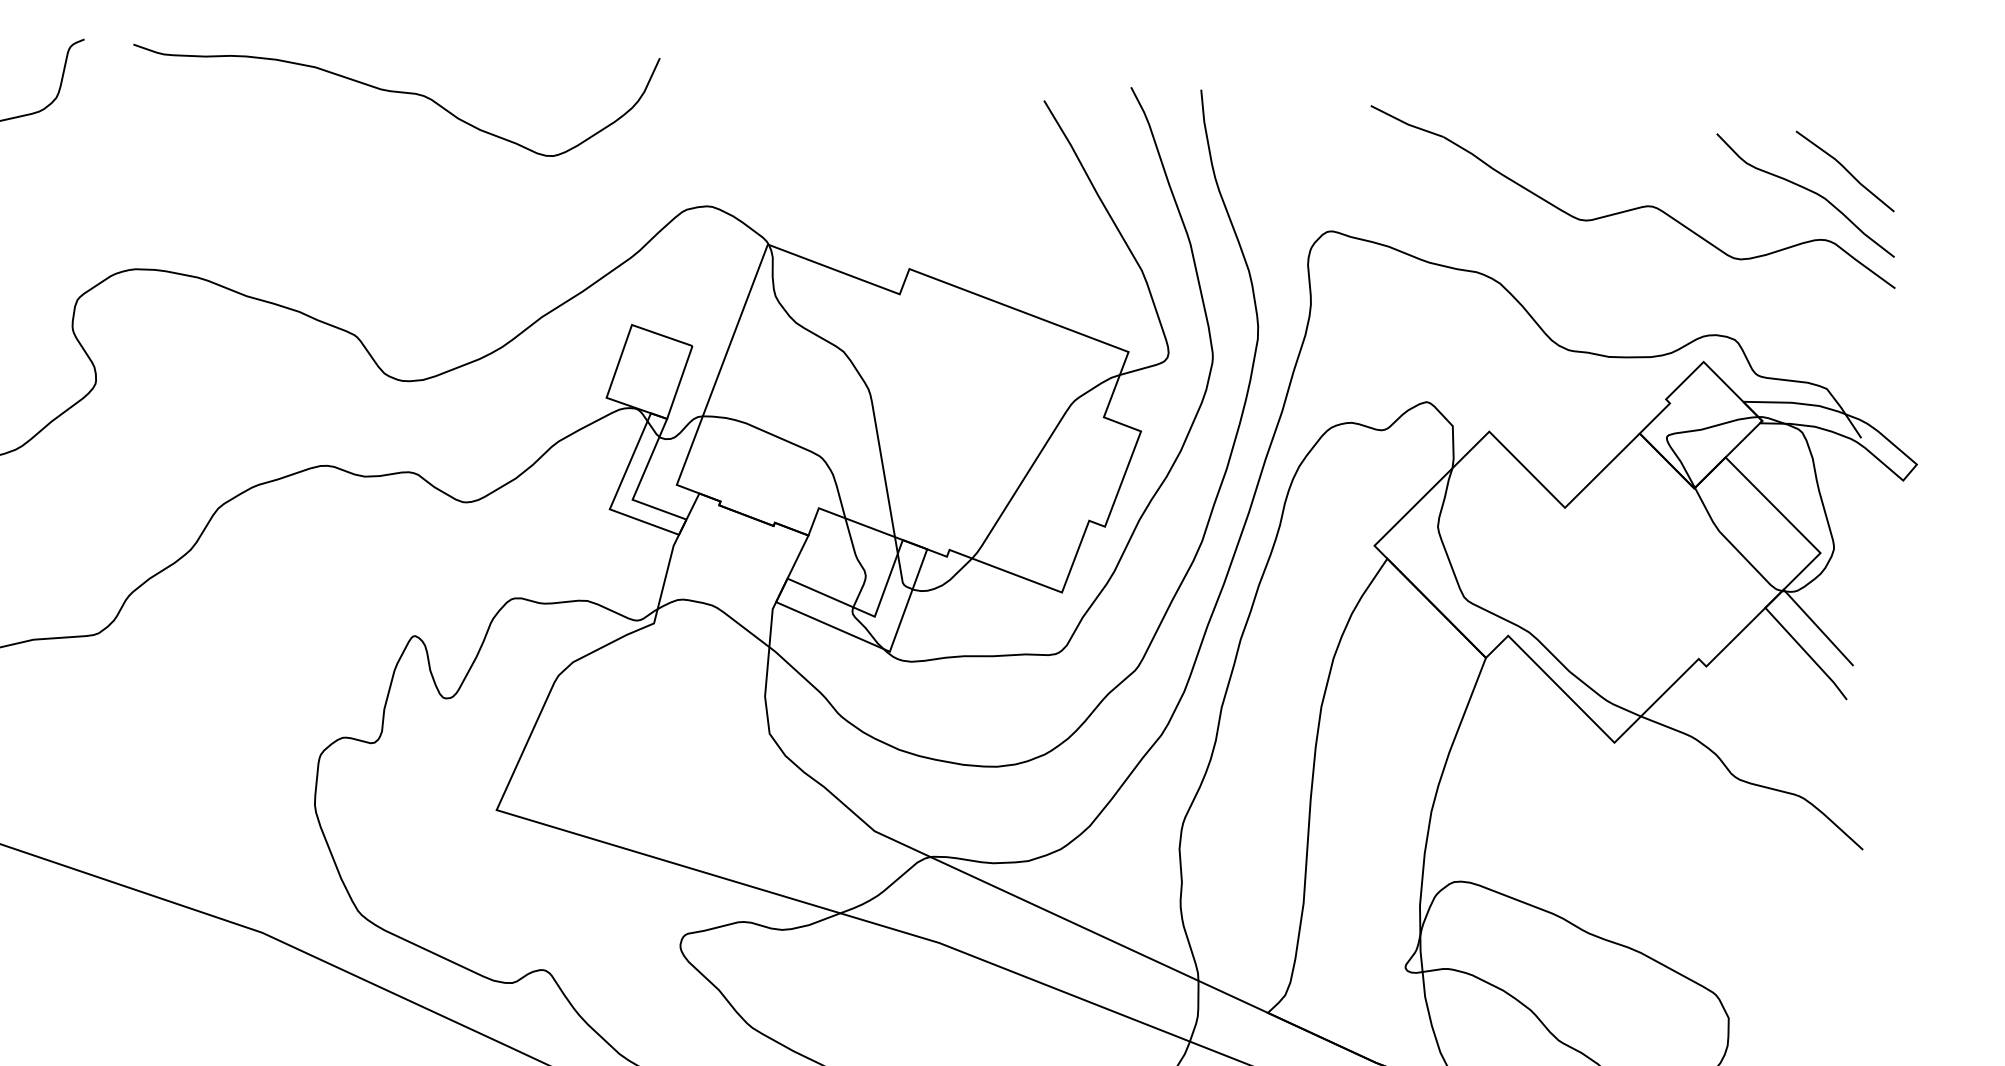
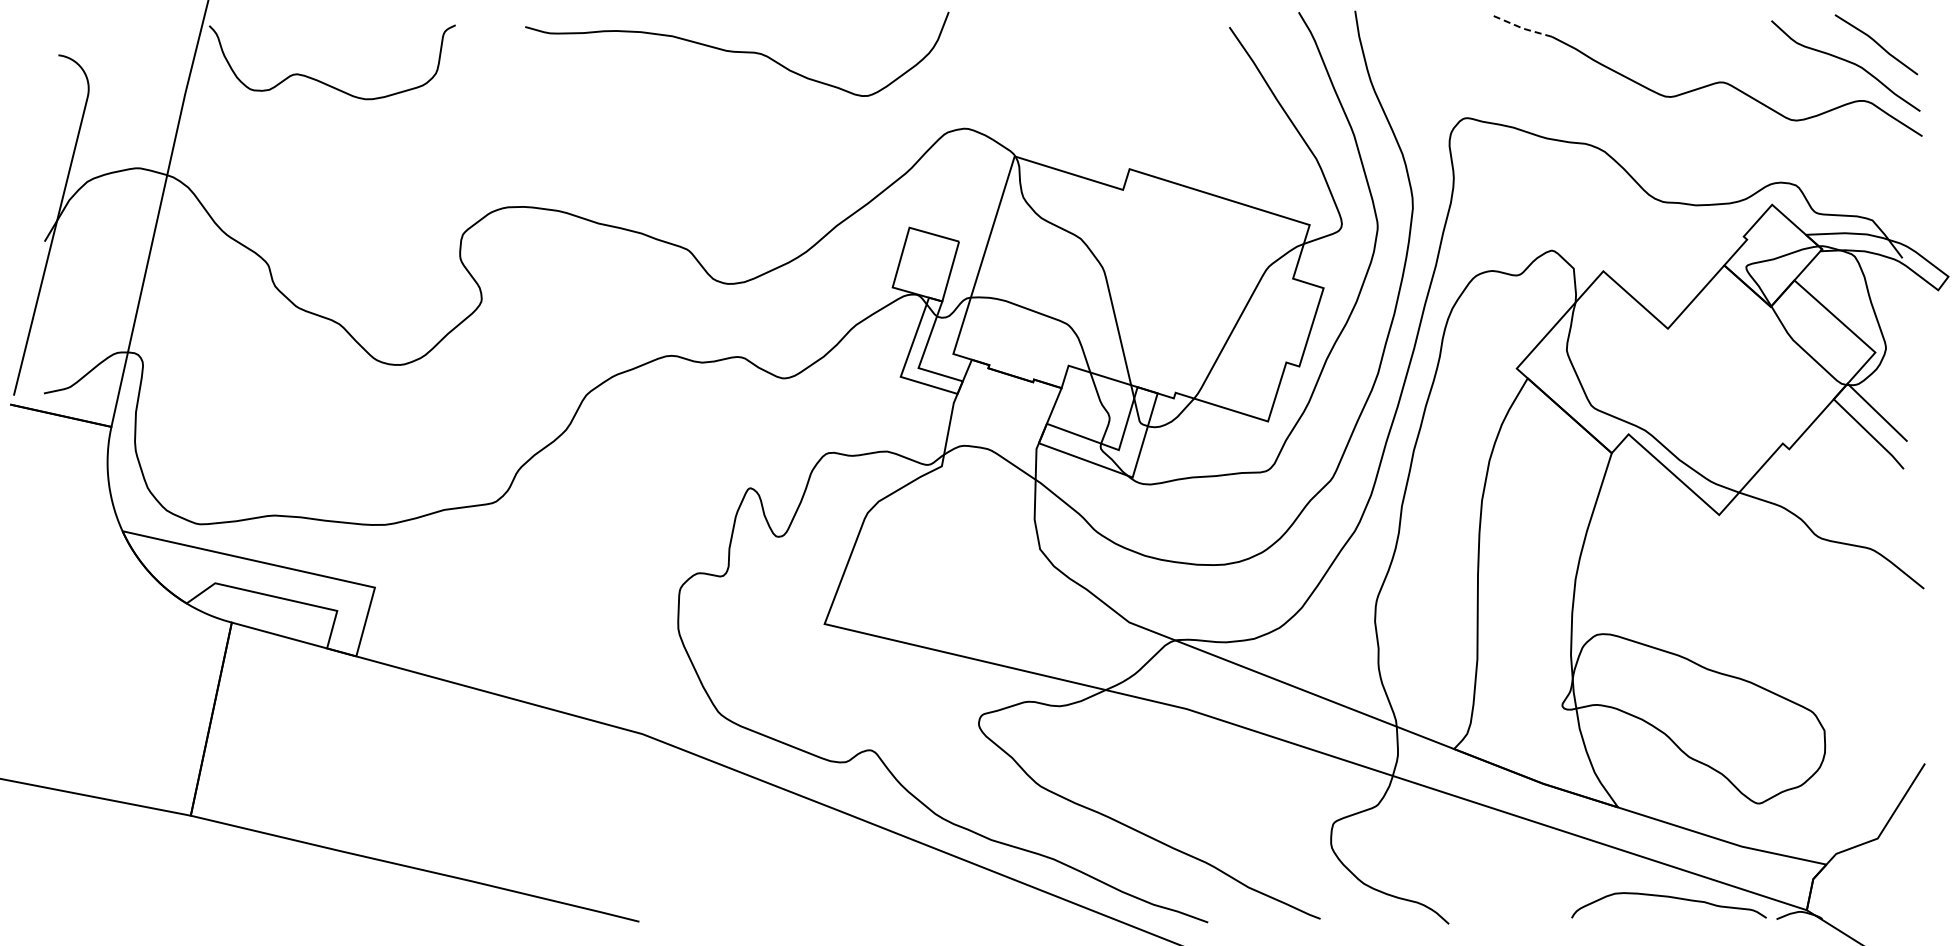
curve: (394, 92) -> (737, 52), moved
line: (1406, 123) -> (1521, 27), solid -> dashed

